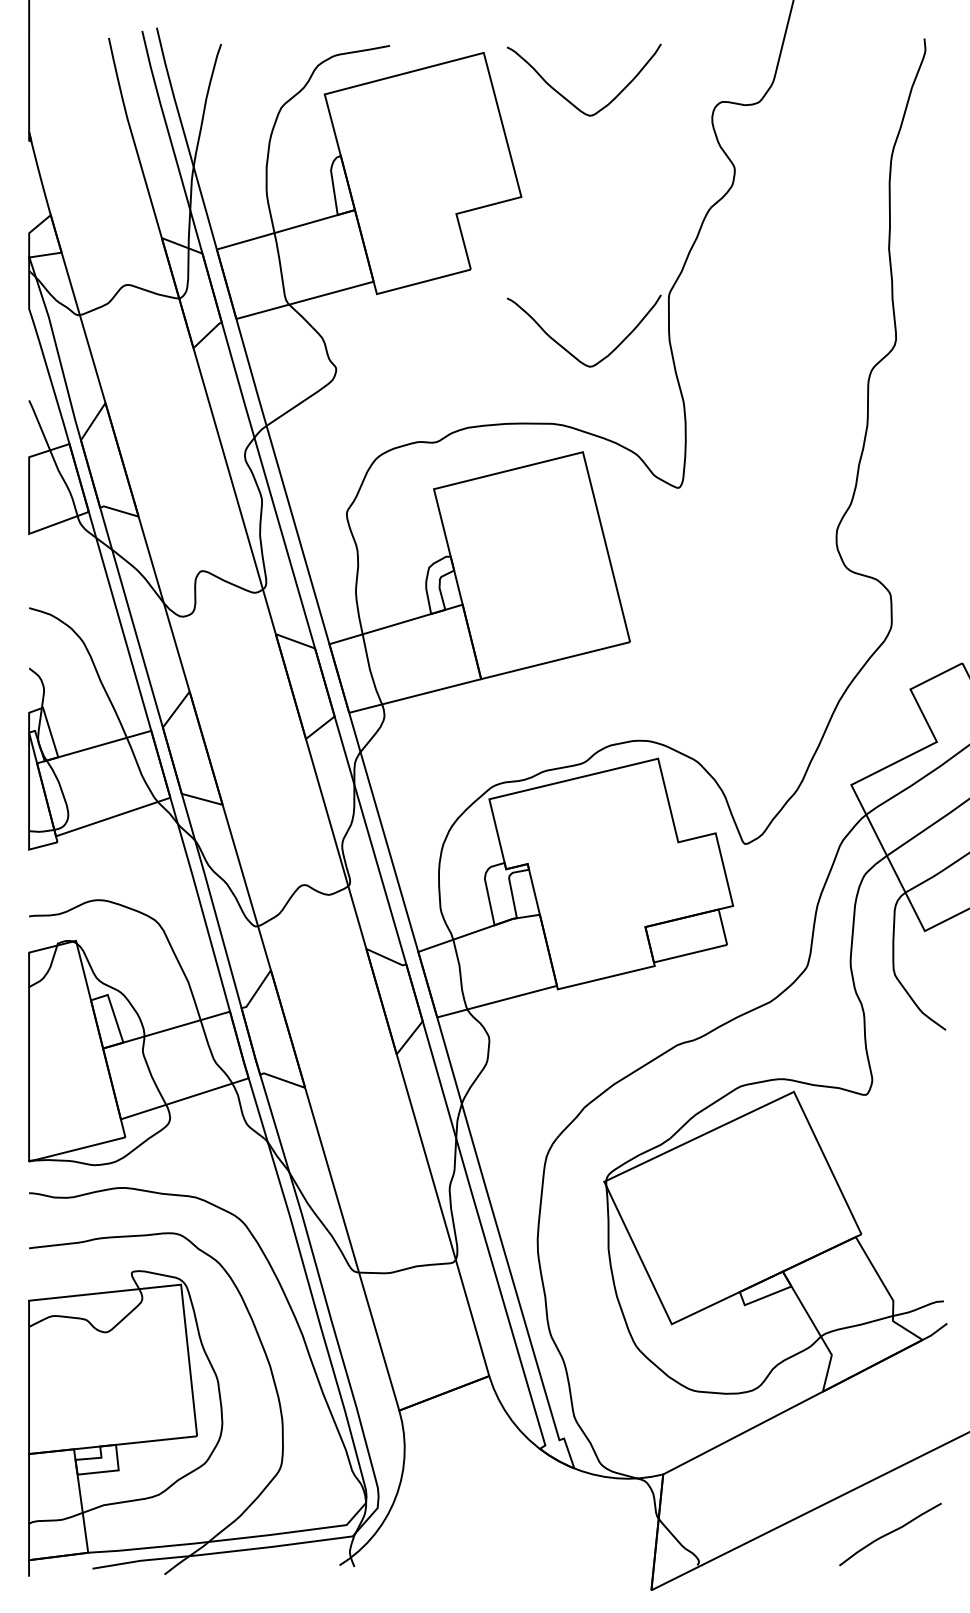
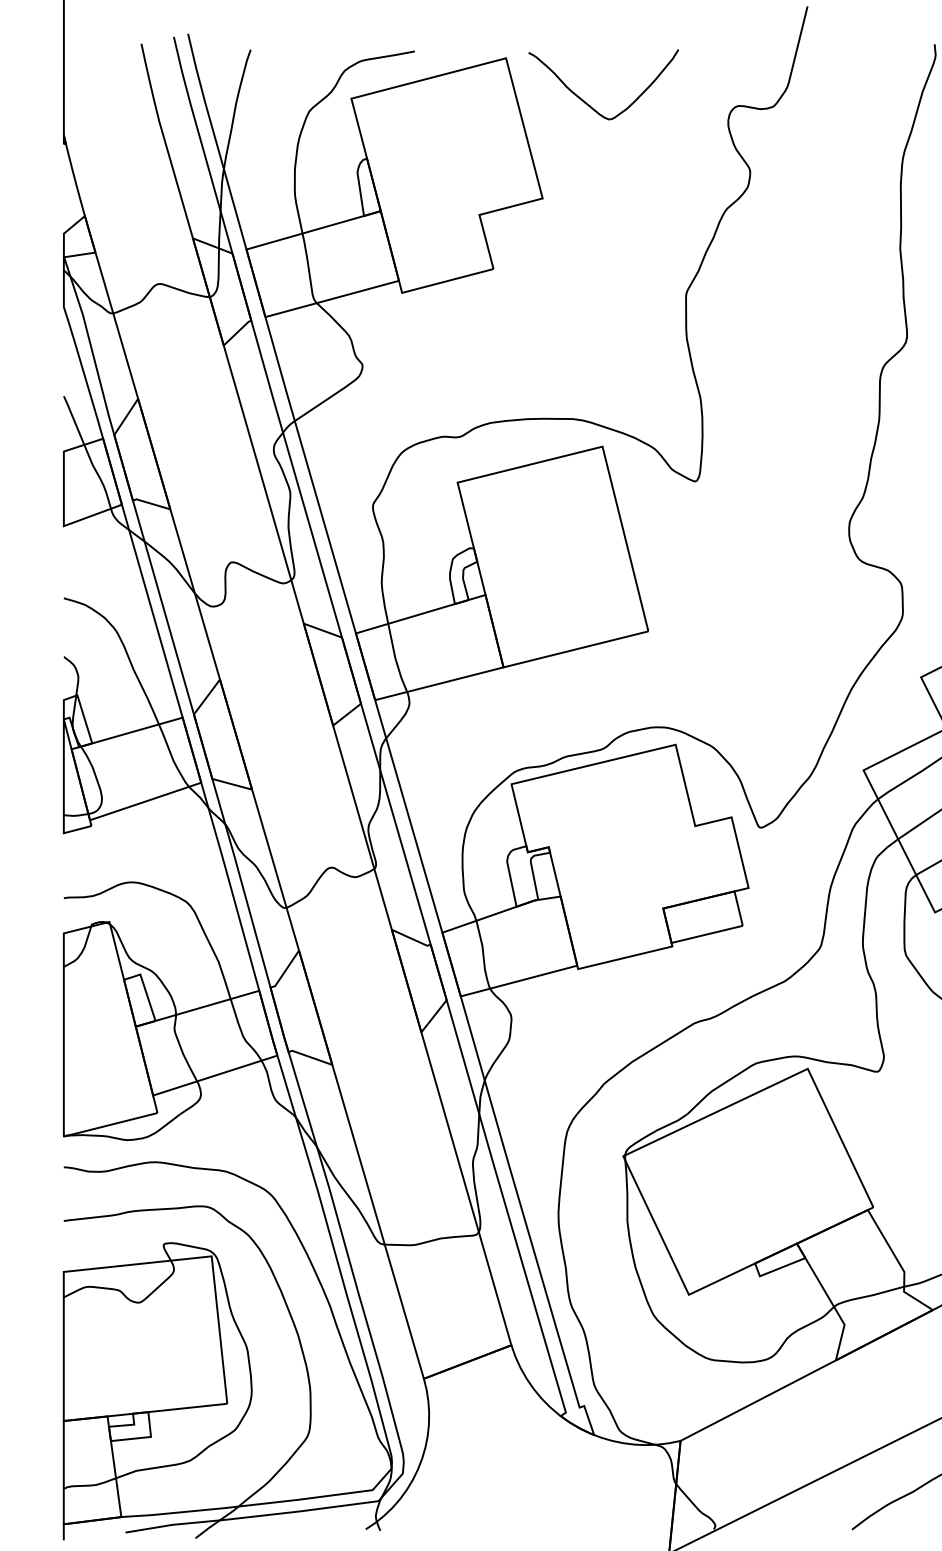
curve: (568, 350) -> (588, 347), removed

